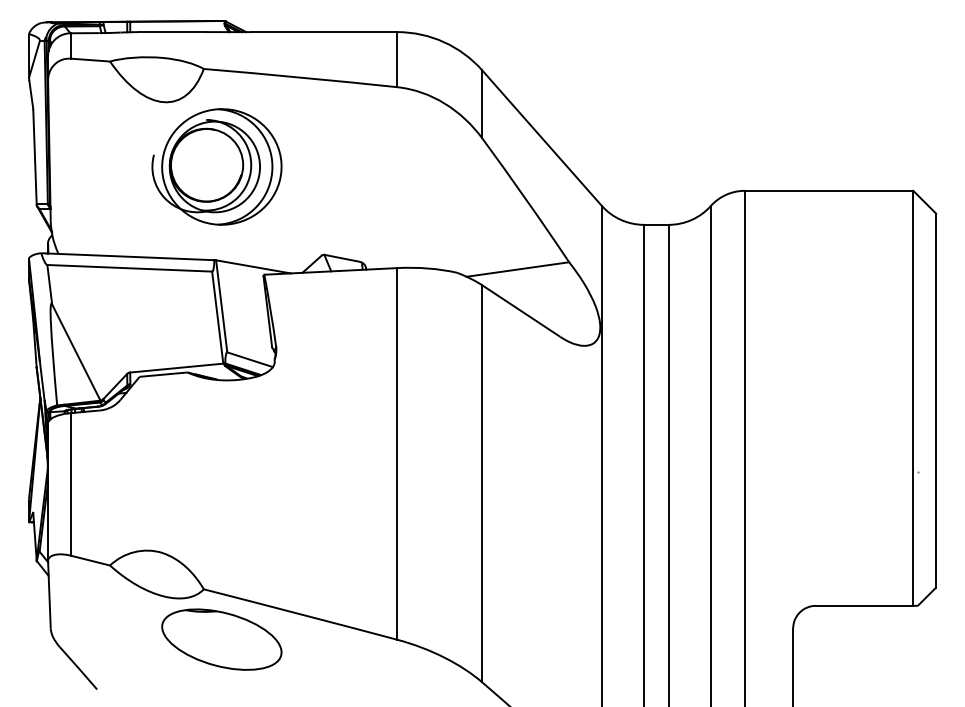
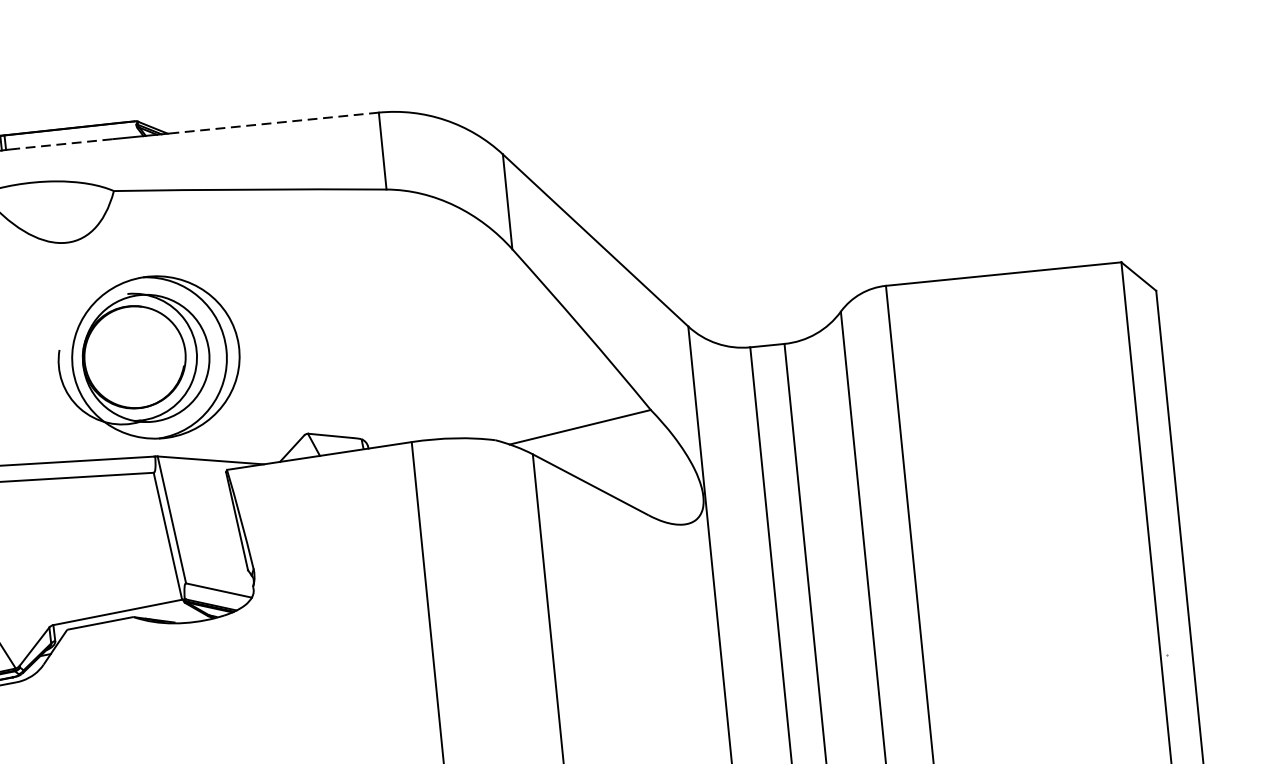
line: (172, 32) -> (65, 144), solid -> dashed
line: (324, 32) -> (277, 123), solid -> dashed
part: (216, 166) -> (148, 357), moved

